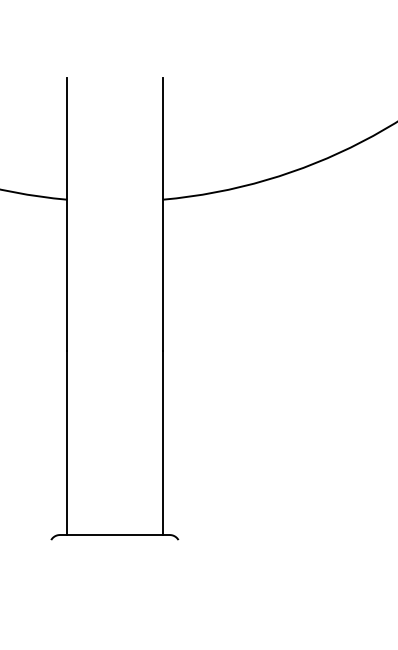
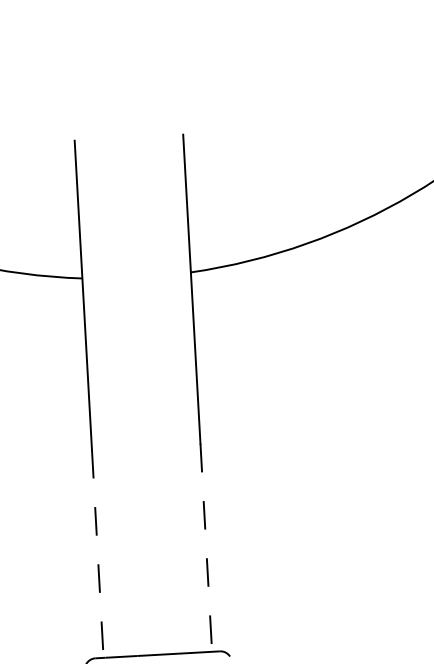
line: (67, 443) -> (98, 554), solid -> dashed
line: (162, 443) -> (205, 548), solid -> dashed

